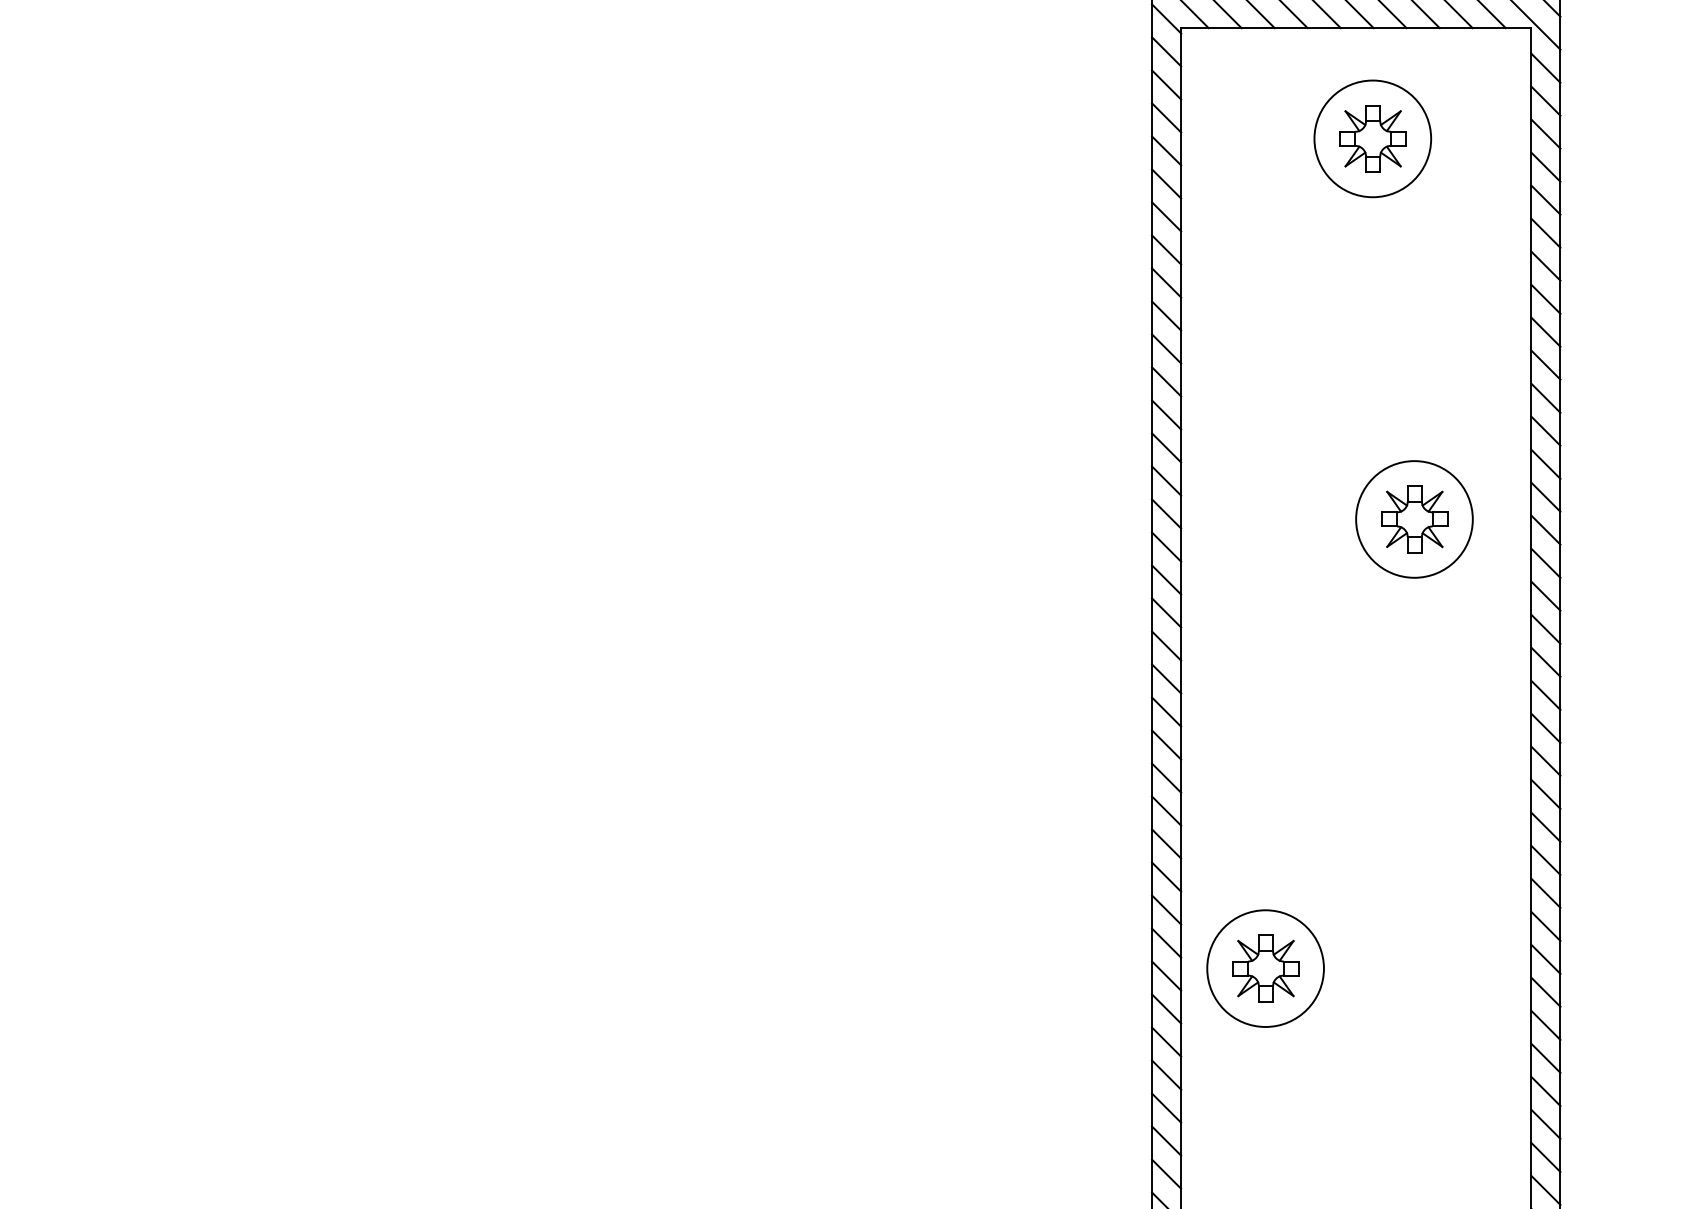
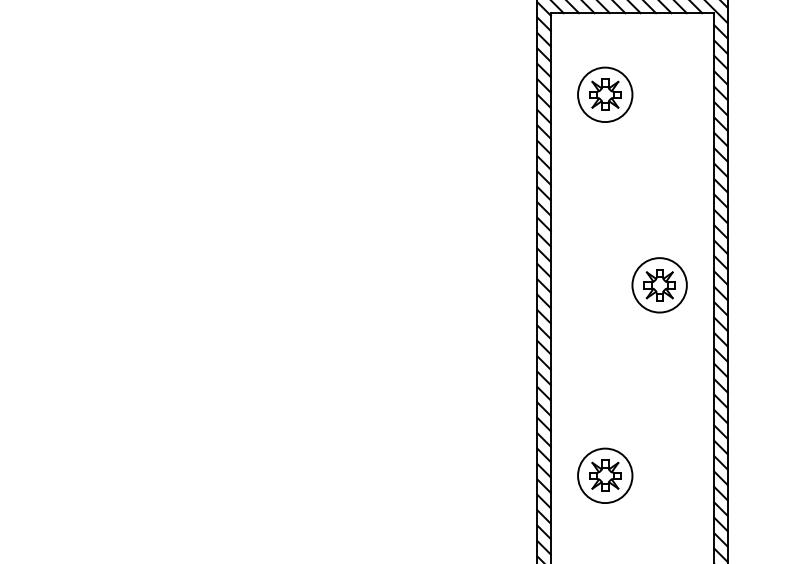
part: (1373, 138) -> (605, 94), moved
part: (1414, 519) -> (659, 285), moved
part: (1266, 967) -> (605, 475), moved

